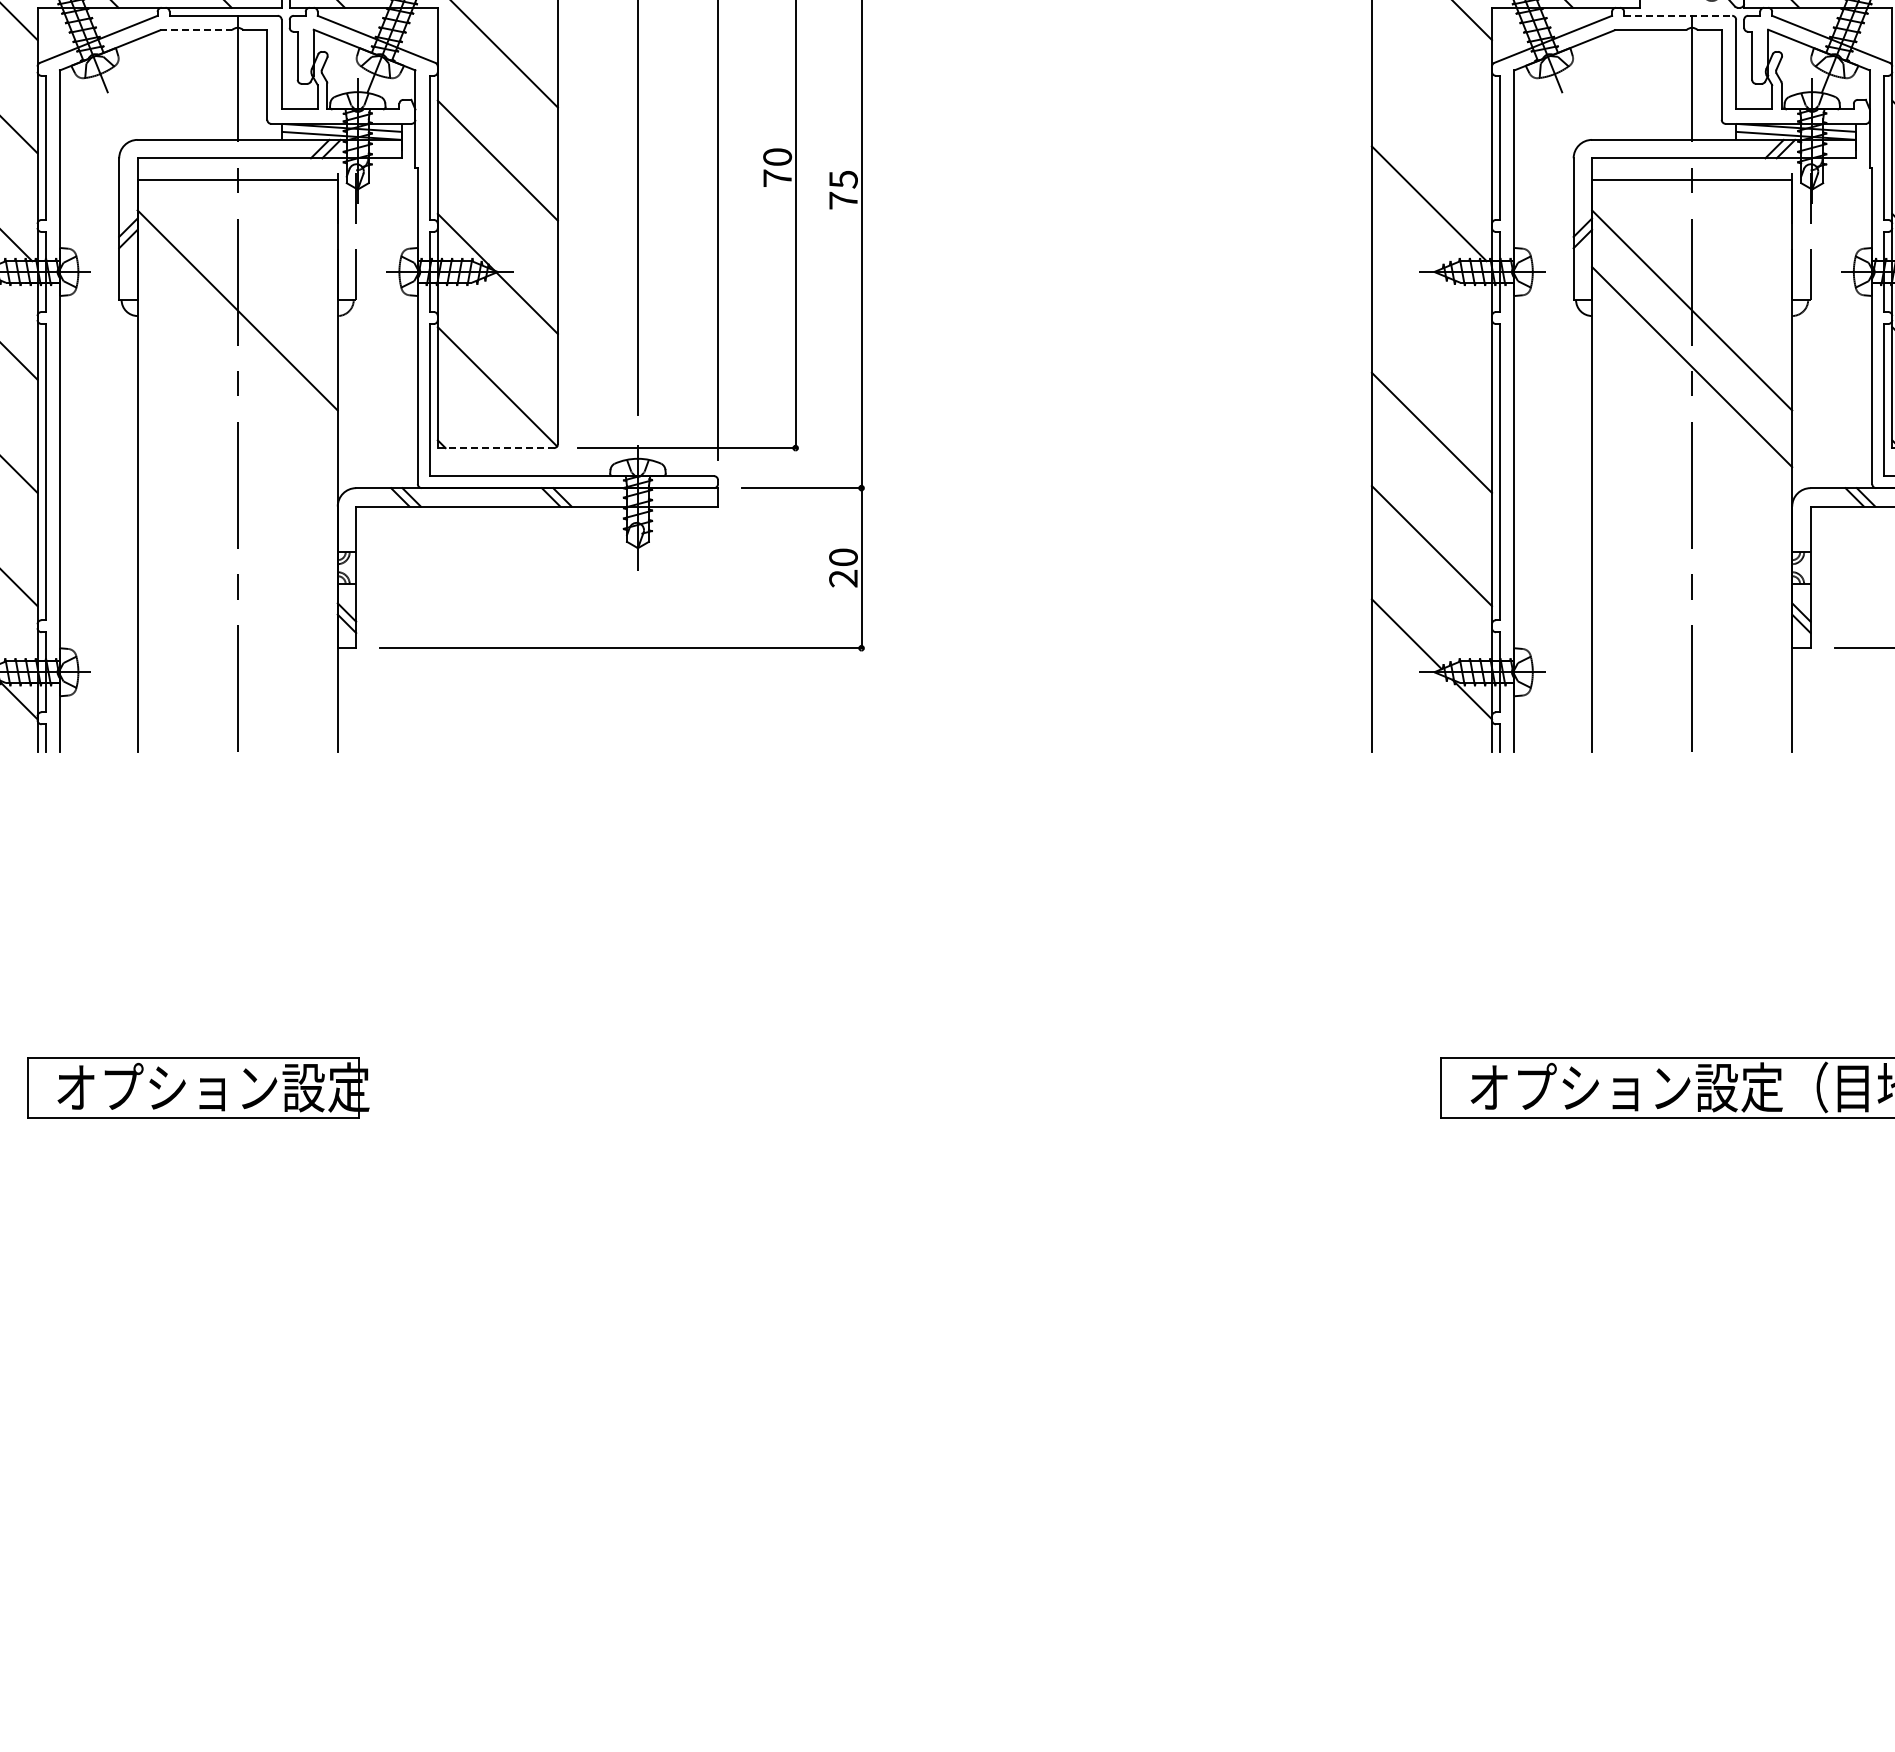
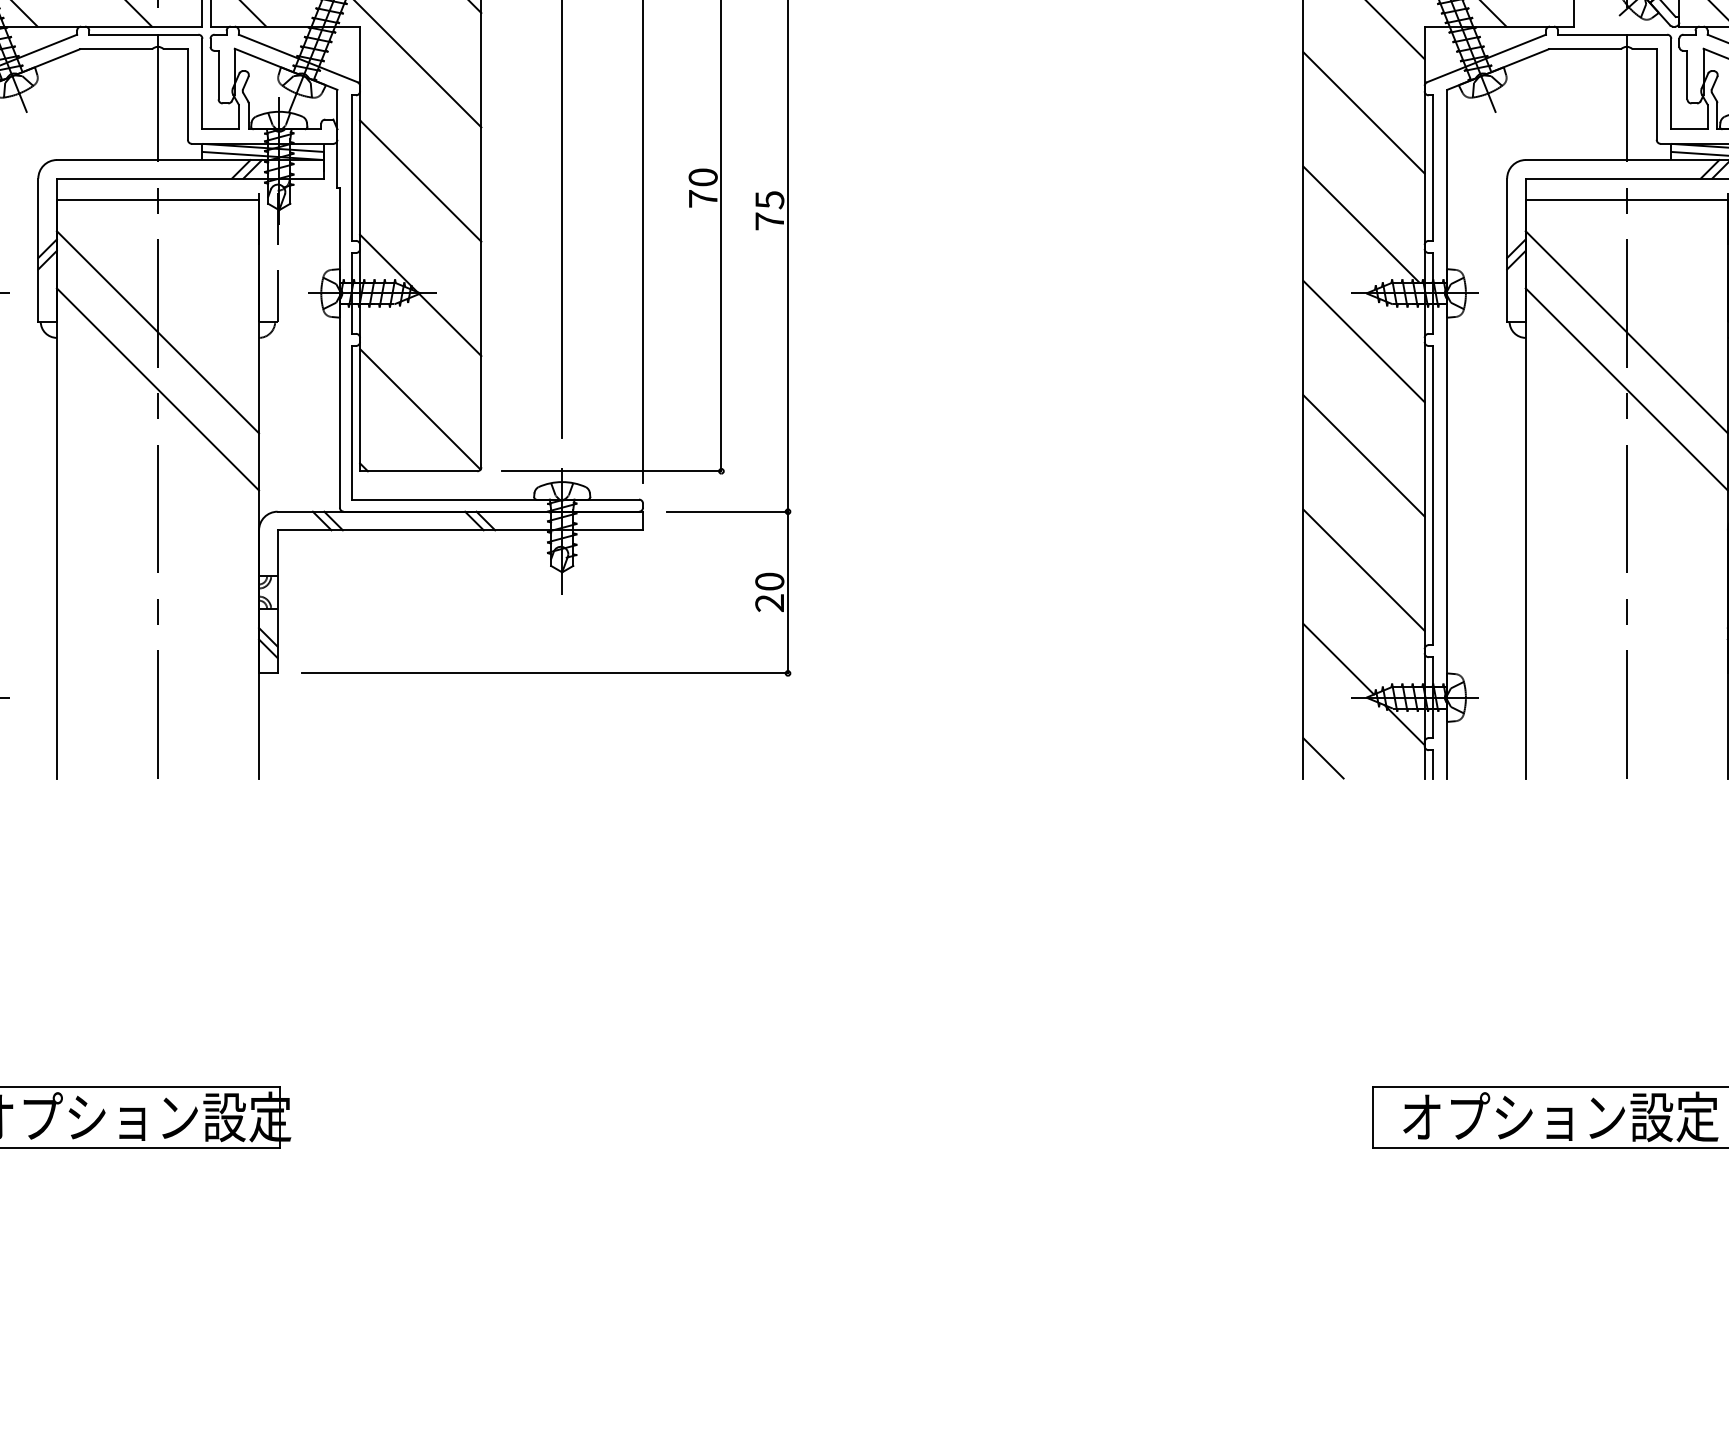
line: (1678, 15) -> (1613, 34), dashed -> solid
line: (196, 30) -> (116, 49), dashed -> solid
line: (1431, 93) -> (1363, 113), added
line: (1431, 319) -> (1363, 341), added
line: (237, 367) -> (157, 389), added
line: (496, 448) -> (419, 471), dashed -> solid
line: (1391, 732) -> (1323, 758), added

